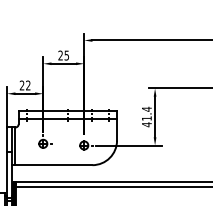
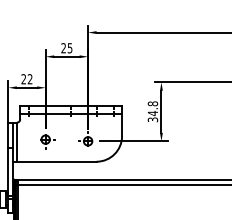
text: (146, 116) -> (152, 111), 41.4 -> 34.8

